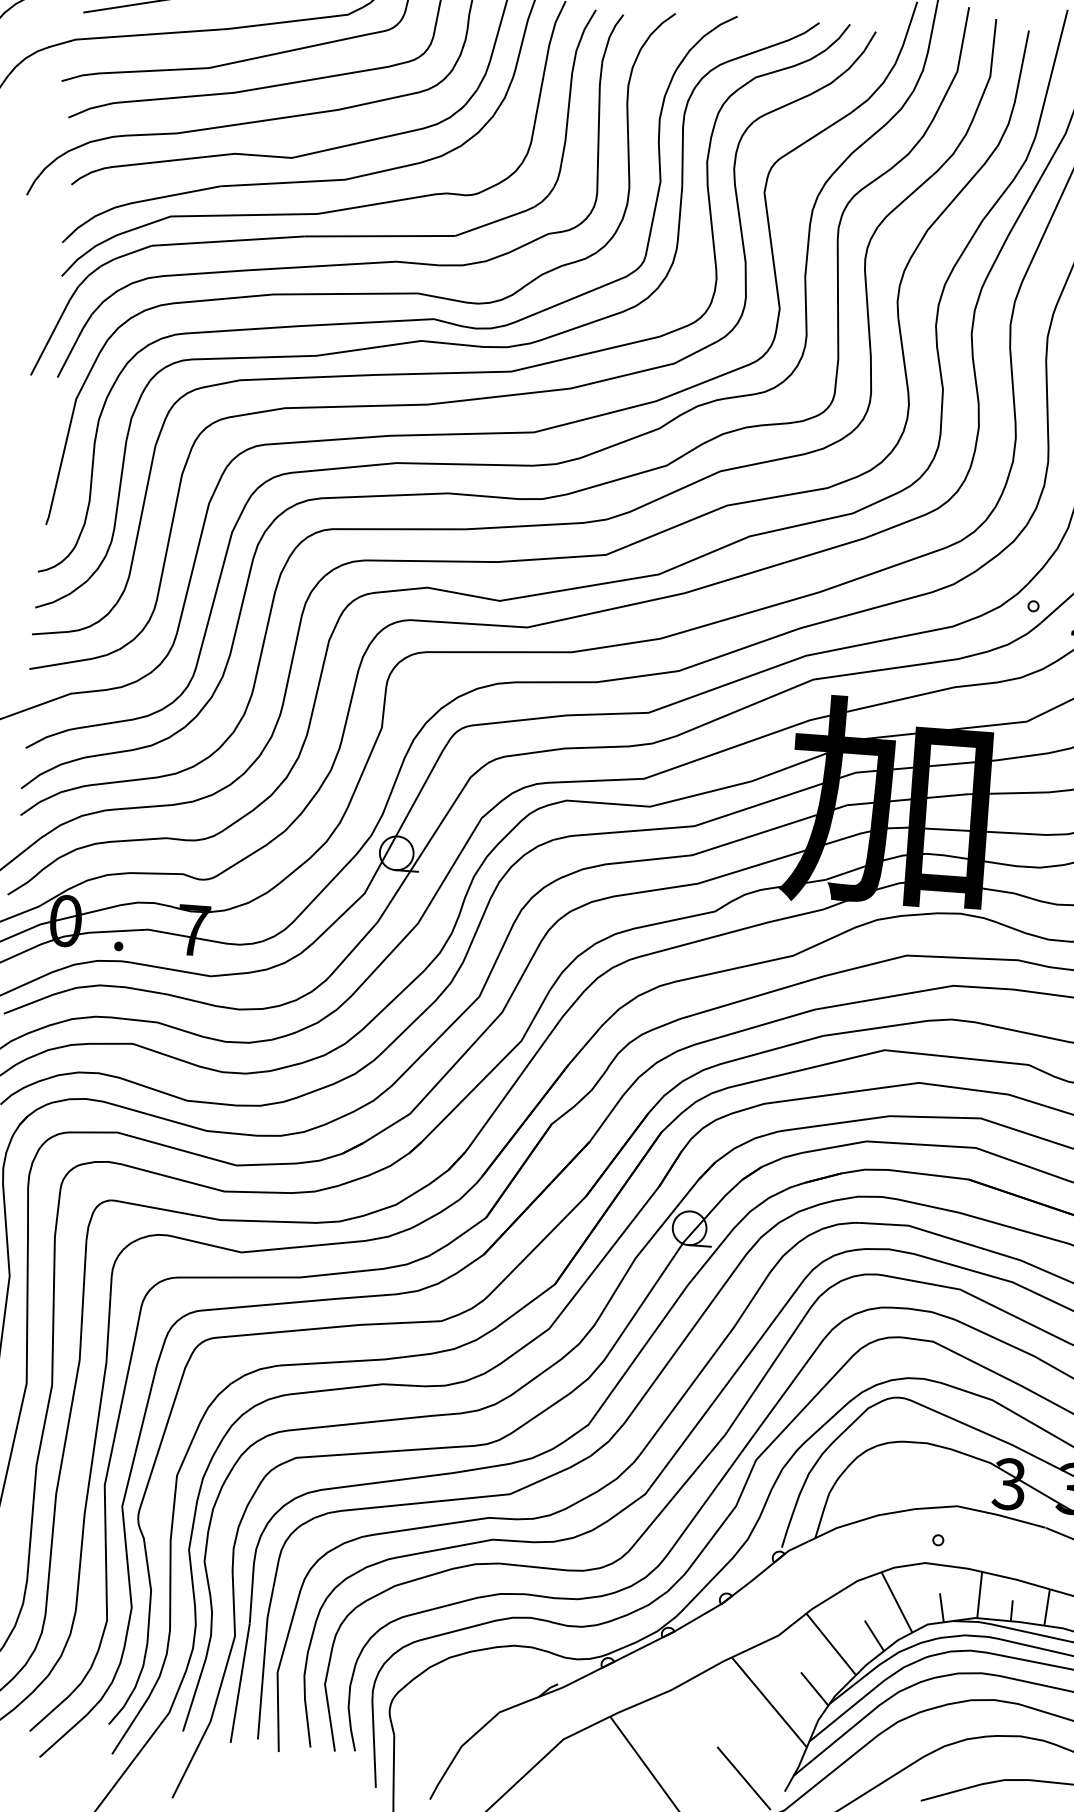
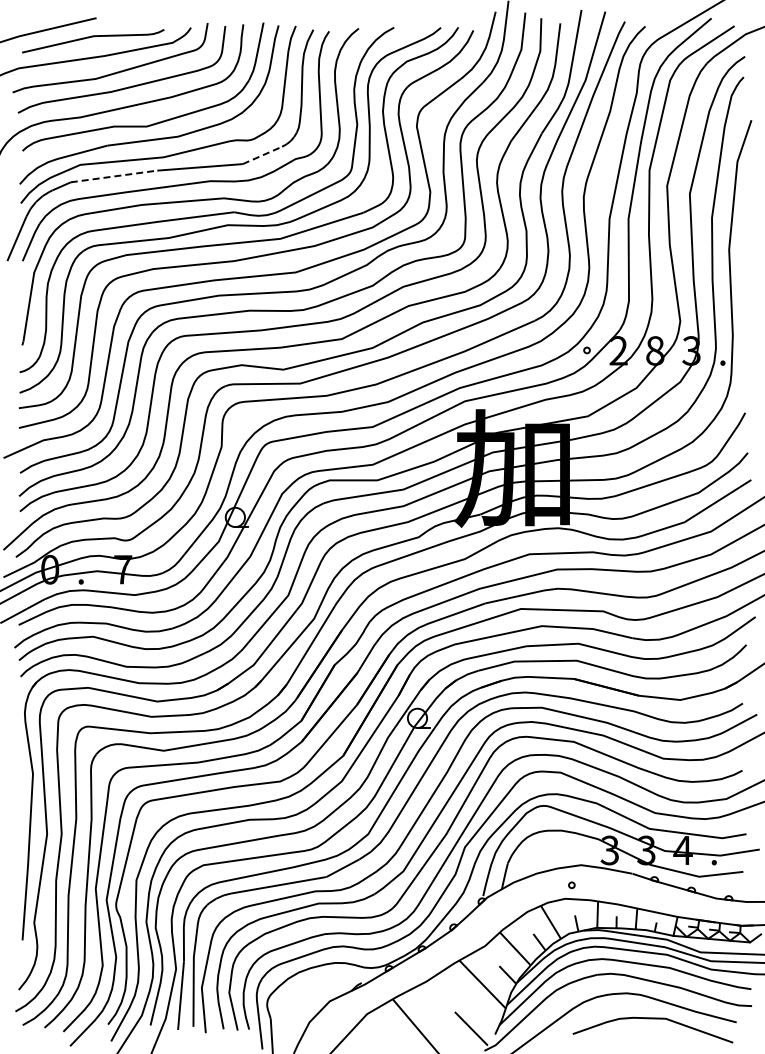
line: (490, 223) -> (262, 155), solid -> dashed
line: (229, 241) -> (114, 176), solid -> dashed

